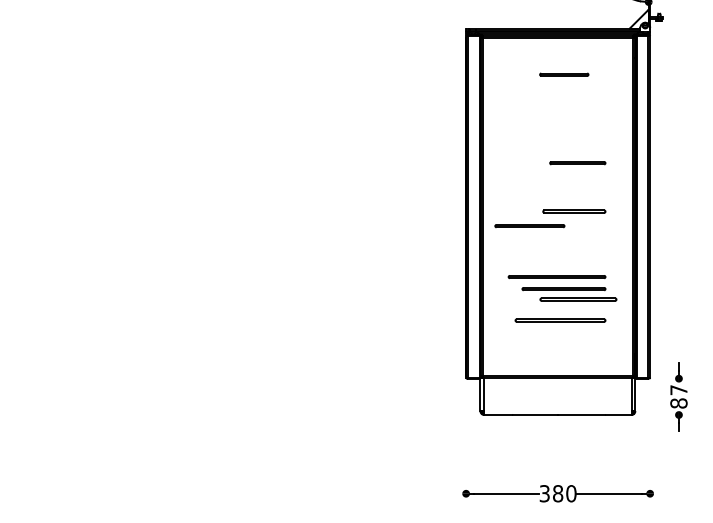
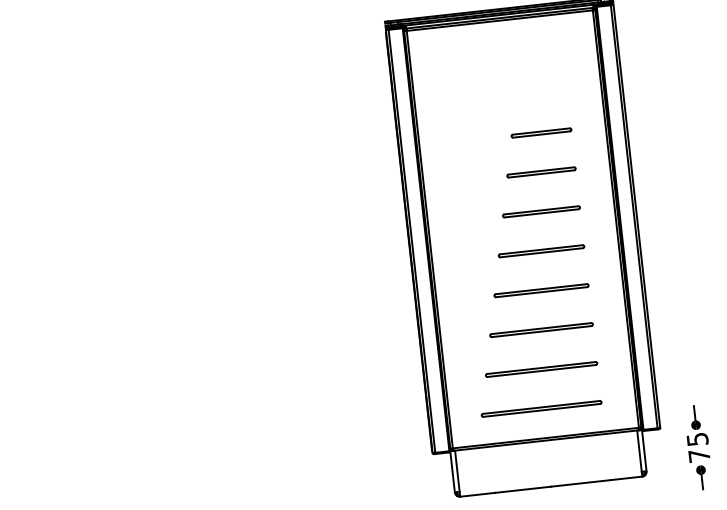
line: (564, 74) -> (541, 132), moved
line: (574, 210) -> (541, 210), moved
line: (529, 226) -> (541, 251), moved
line: (556, 277) -> (540, 409), moved
line: (578, 298) -> (541, 289), moved
text: (678, 396) -> (697, 447), 87 -> 75

